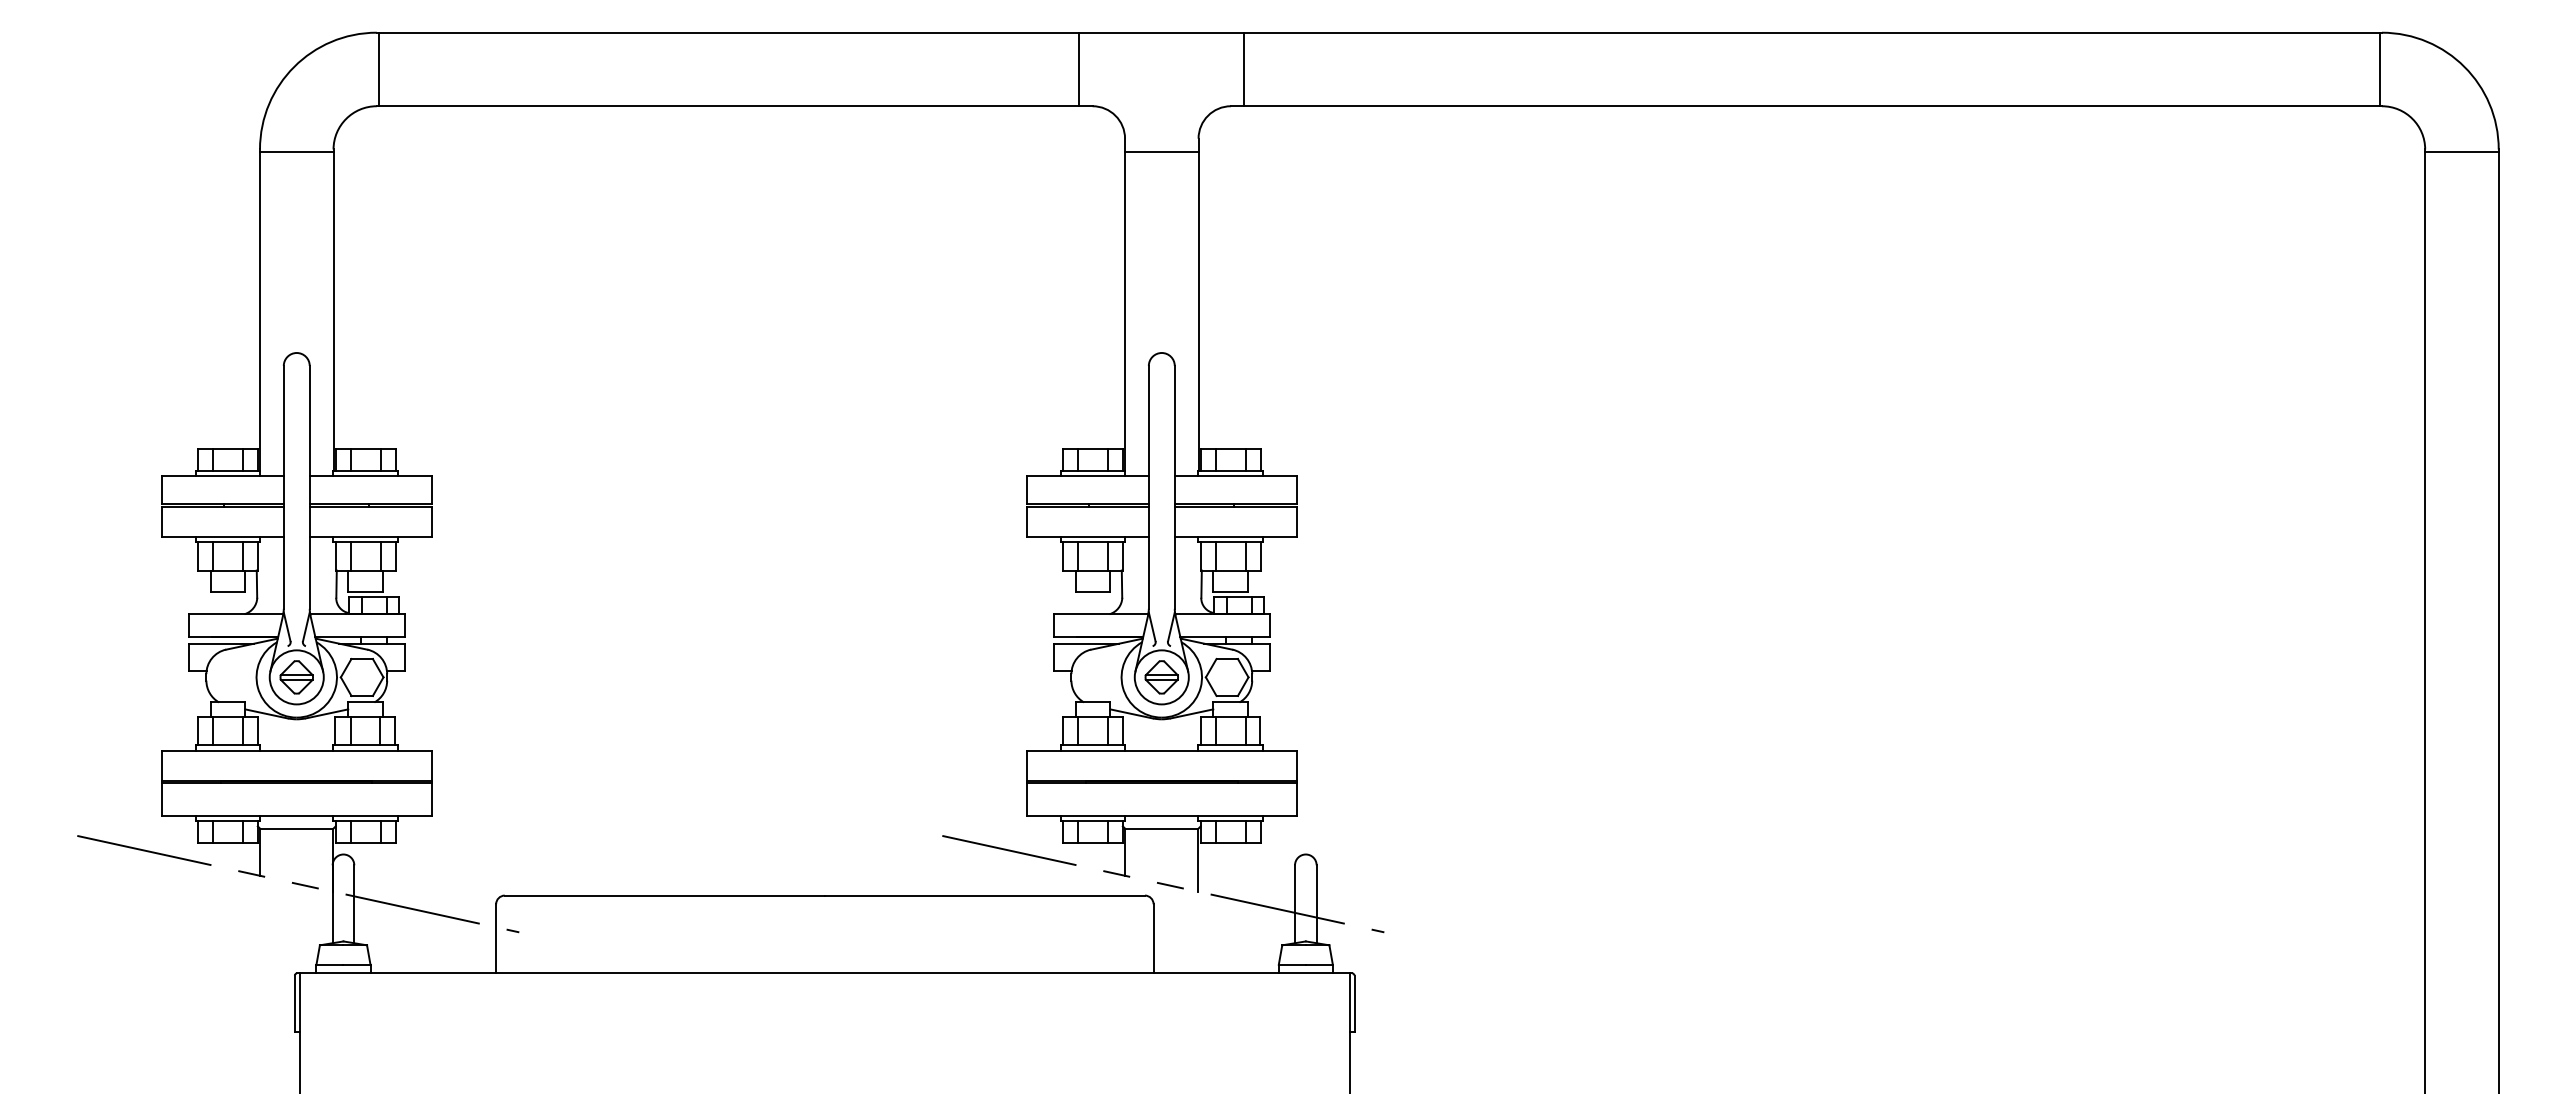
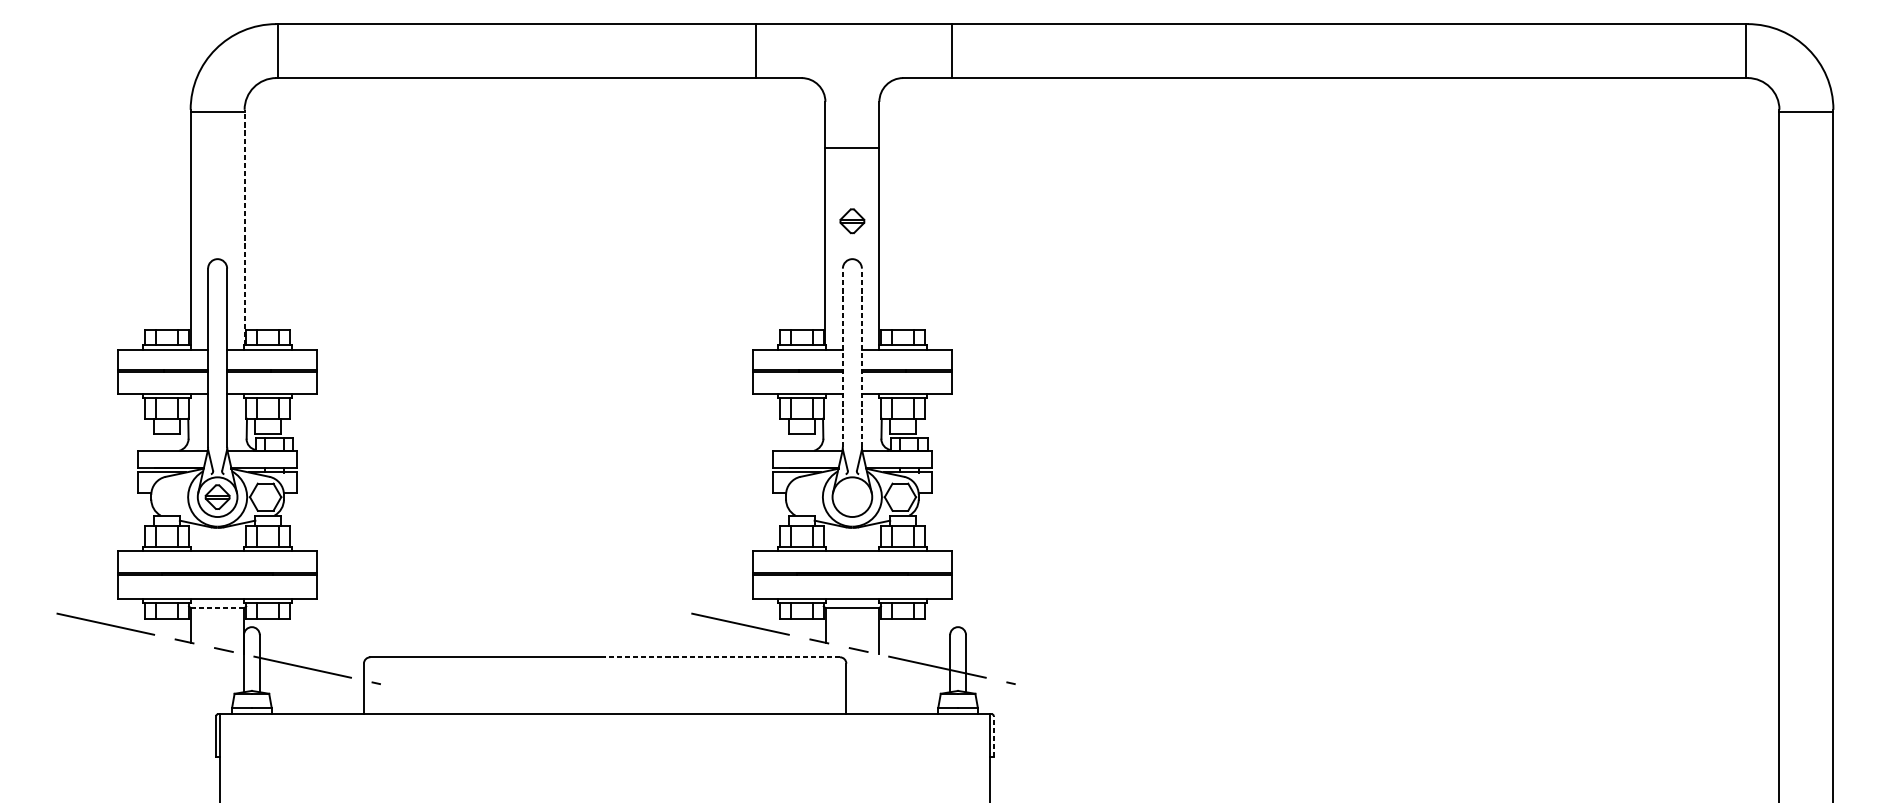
line: (1079, 69) -> (756, 51), moved
line: (1244, 69) -> (951, 51), moved
line: (1161, 151) -> (852, 147), moved
line: (333, 310) -> (244, 227), solid -> dashed
line: (1148, 486) -> (842, 357), solid -> dashed
line: (1174, 486) -> (861, 357), solid -> dashed
part: (1161, 677) -> (852, 221), moved
line: (296, 828) -> (217, 608), solid -> dashed
line: (984, 895) -> (722, 657), solid -> dashed
line: (1354, 1003) -> (993, 736), solid -> dashed

